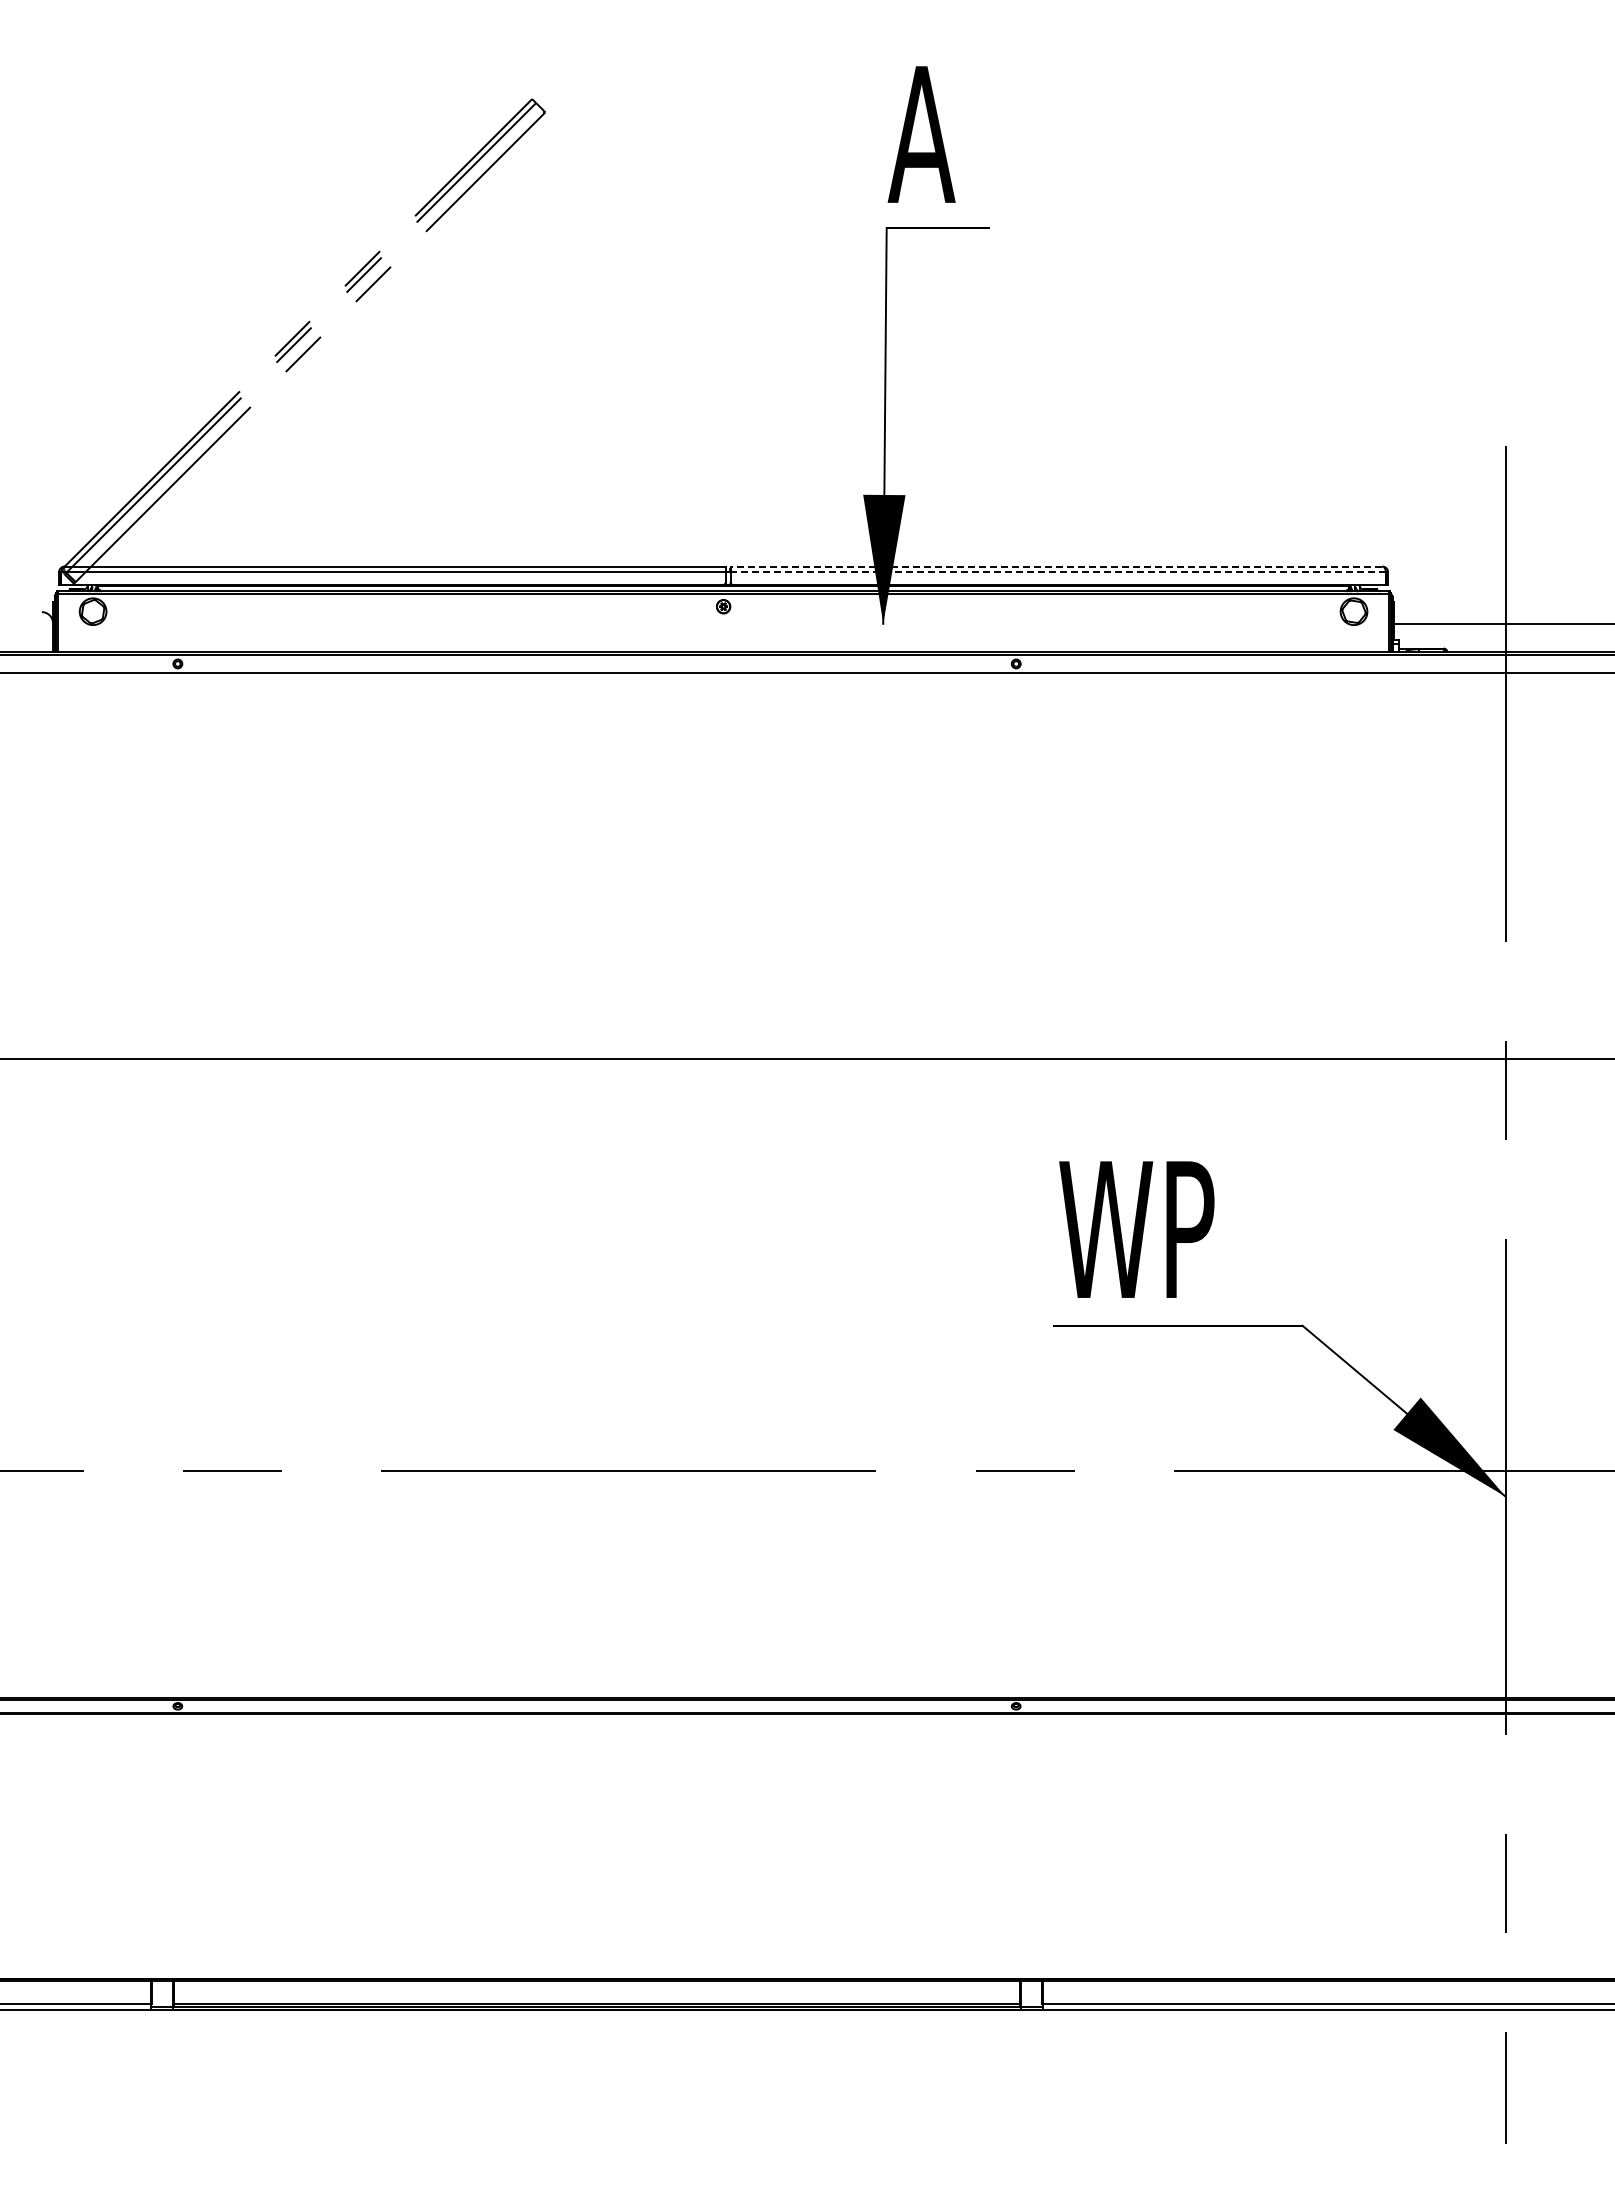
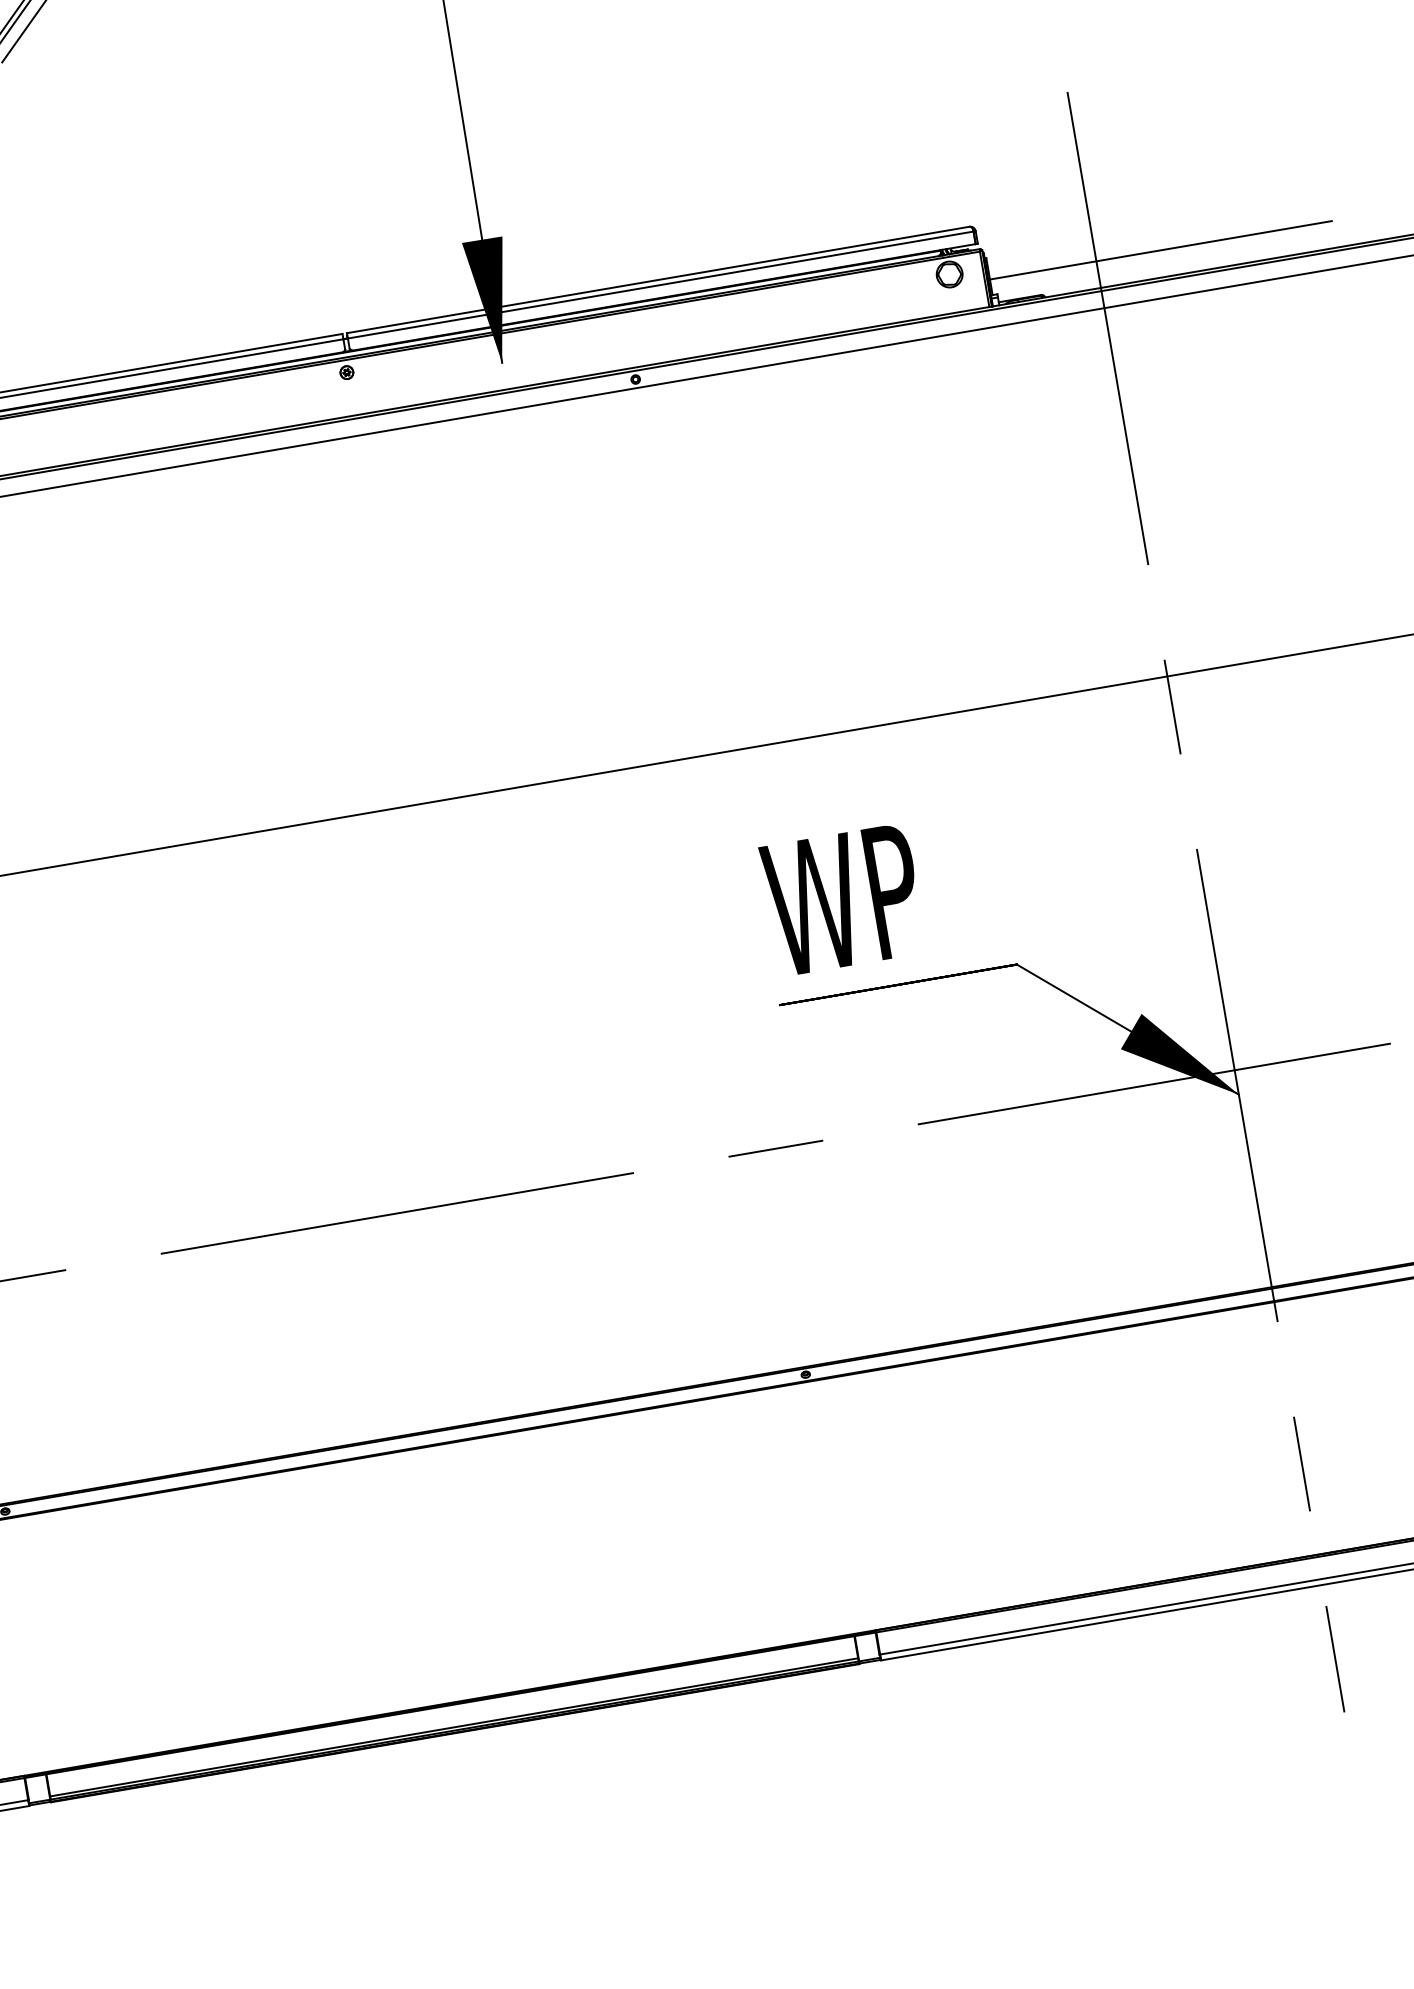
line: (1056, 566) -> (658, 279), dashed -> solid
line: (1058, 572) -> (661, 285), dashed -> solid

